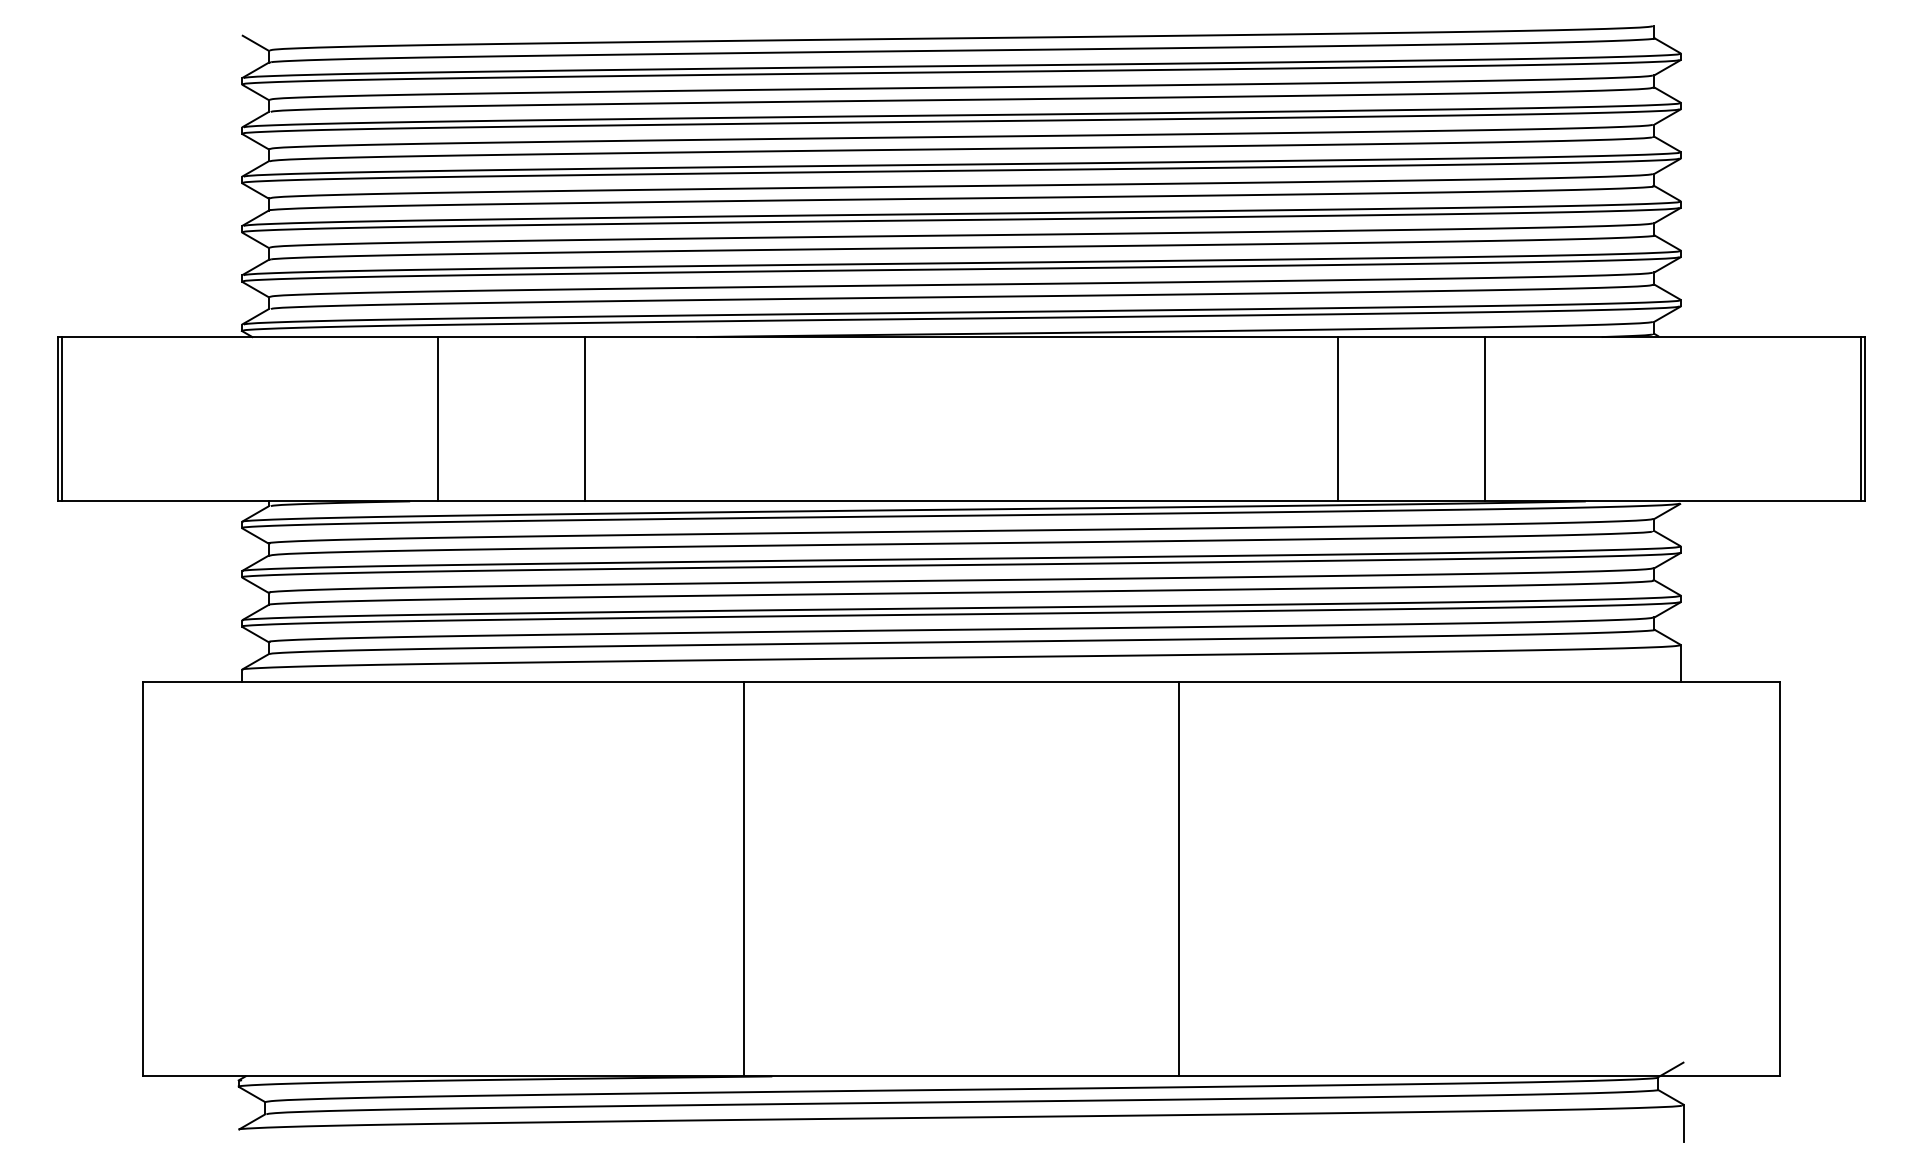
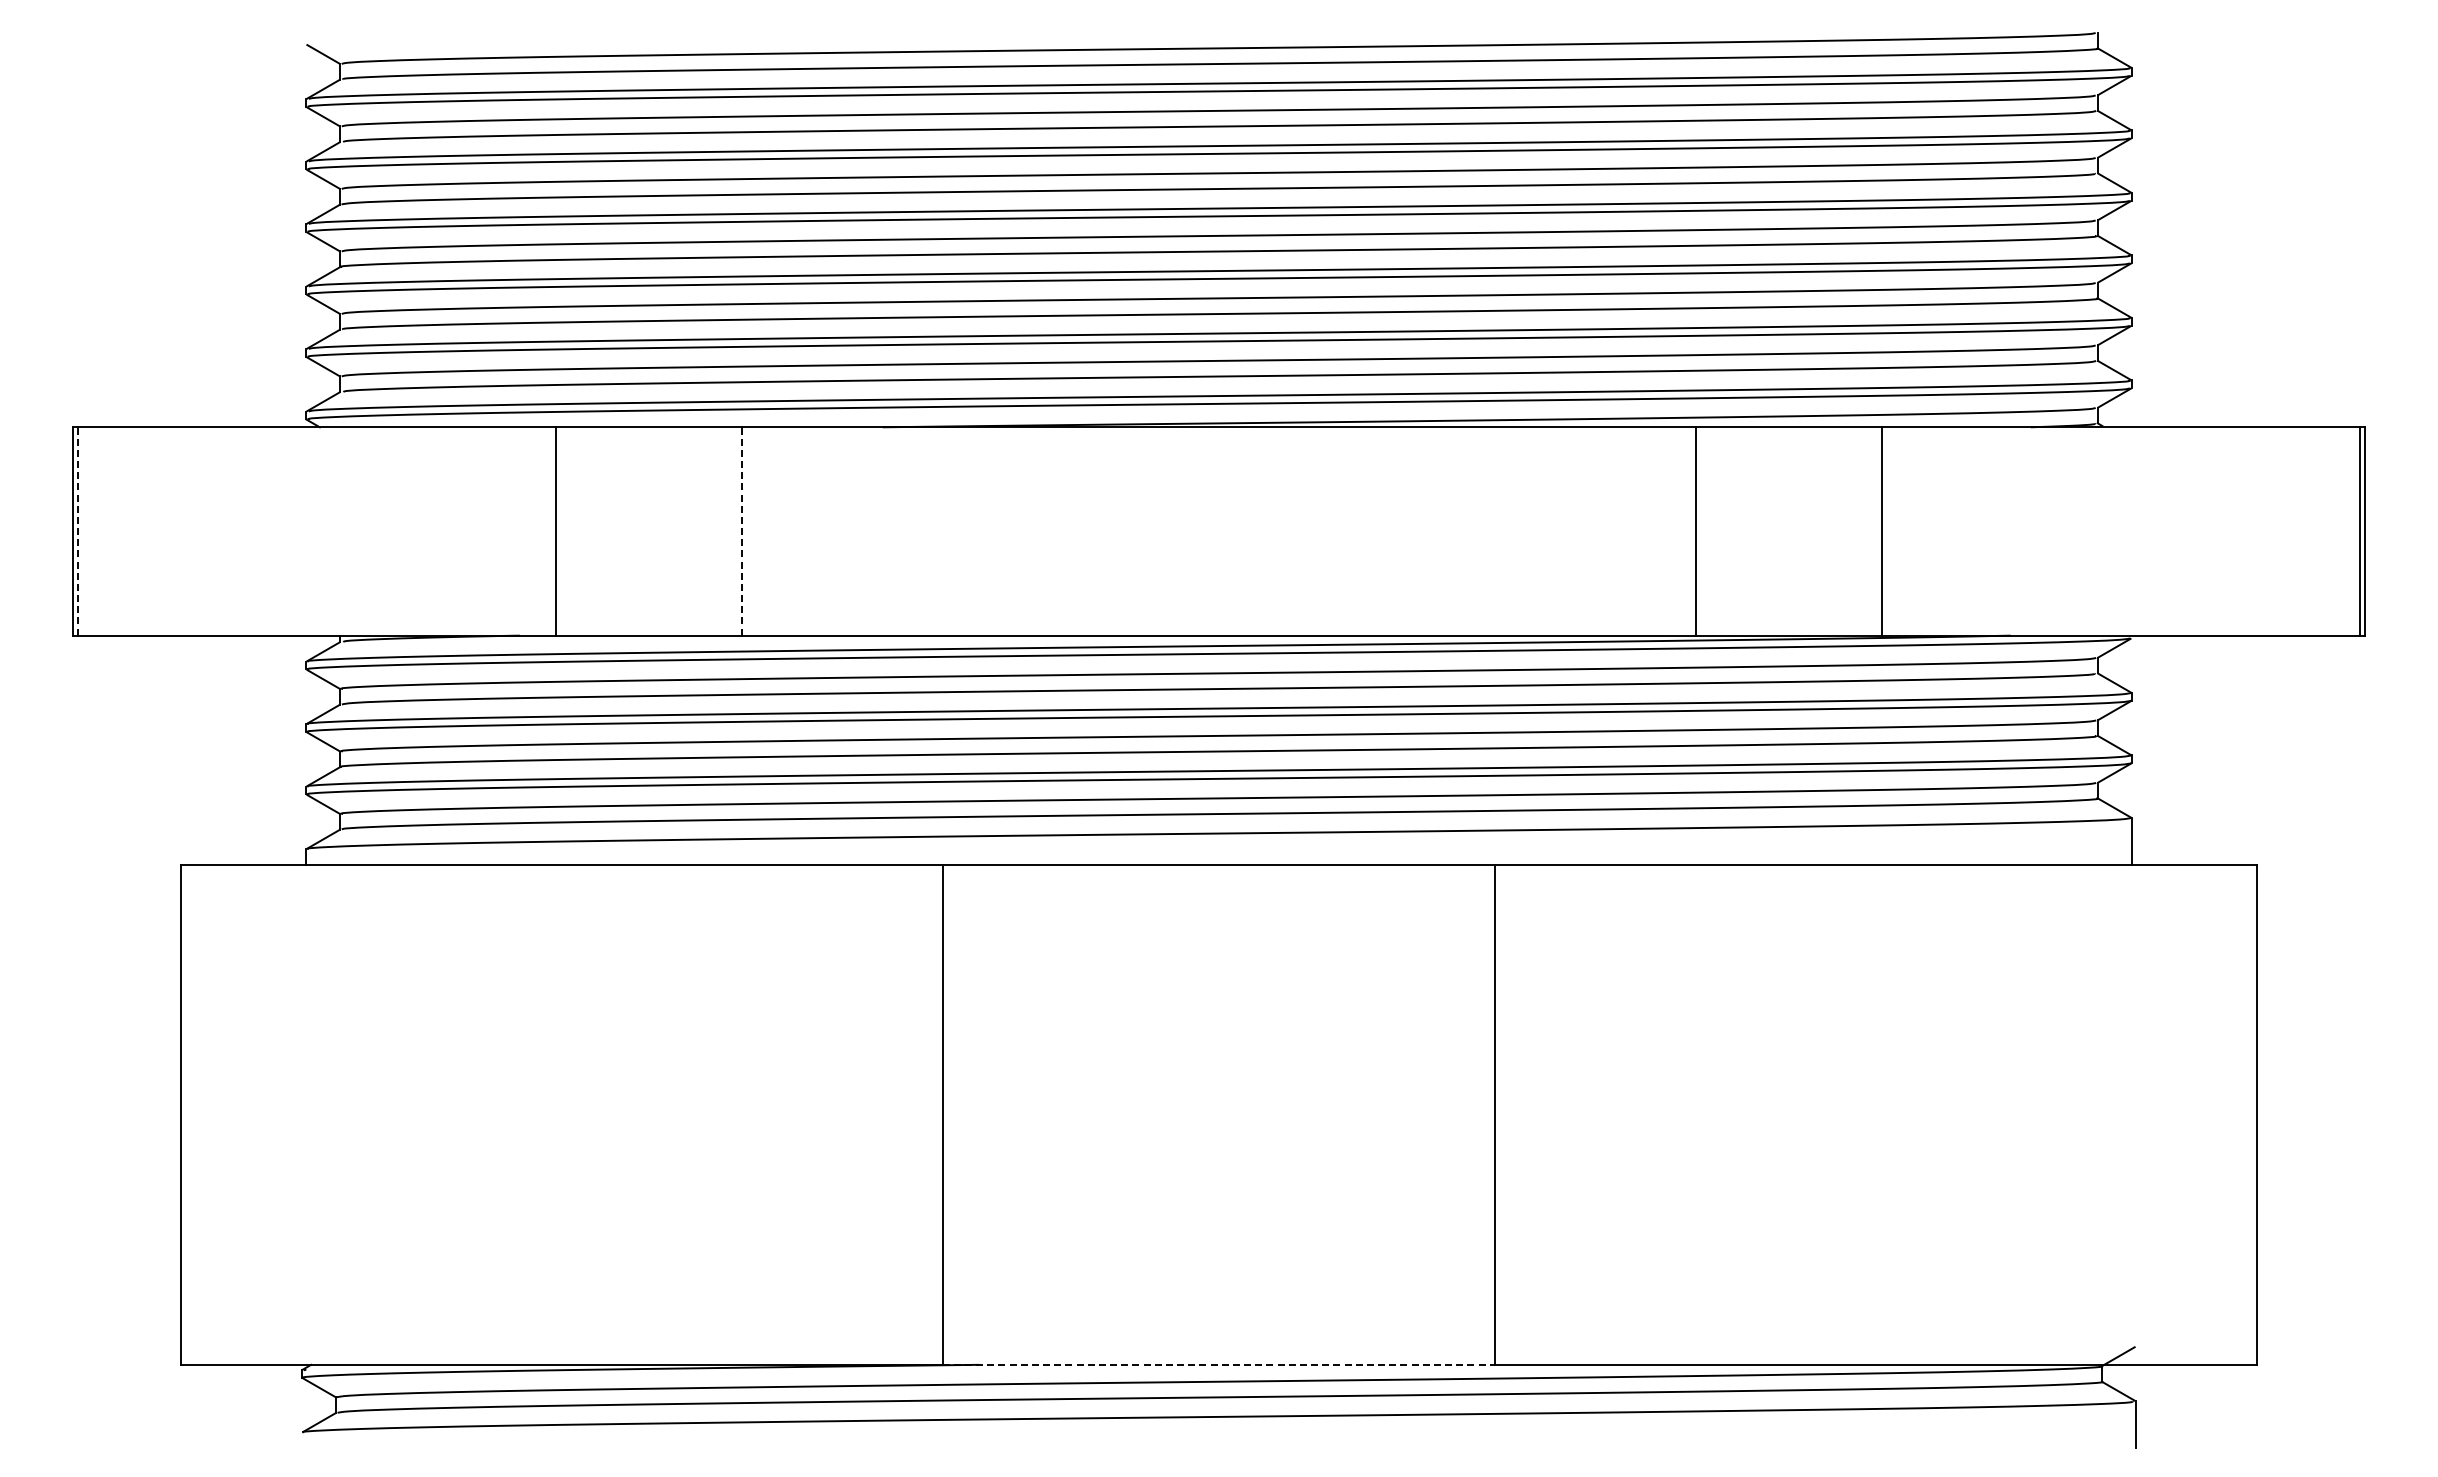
line: (62, 418) -> (78, 530), solid -> dashed
line: (584, 418) -> (741, 530), solid -> dashed
line: (961, 1076) -> (1219, 1364), solid -> dashed

